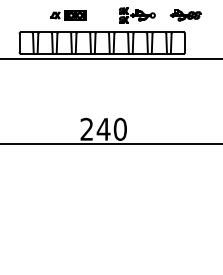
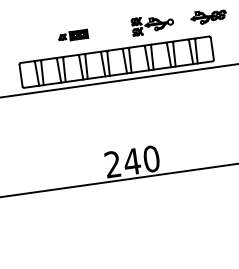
part: (68, 15) -> (73, 35), size x0.7

